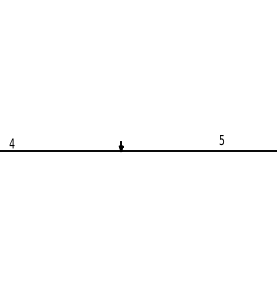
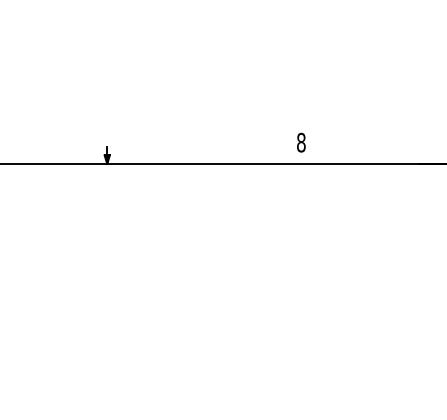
text: (221, 139) -> (300, 141), 5 -> 8

